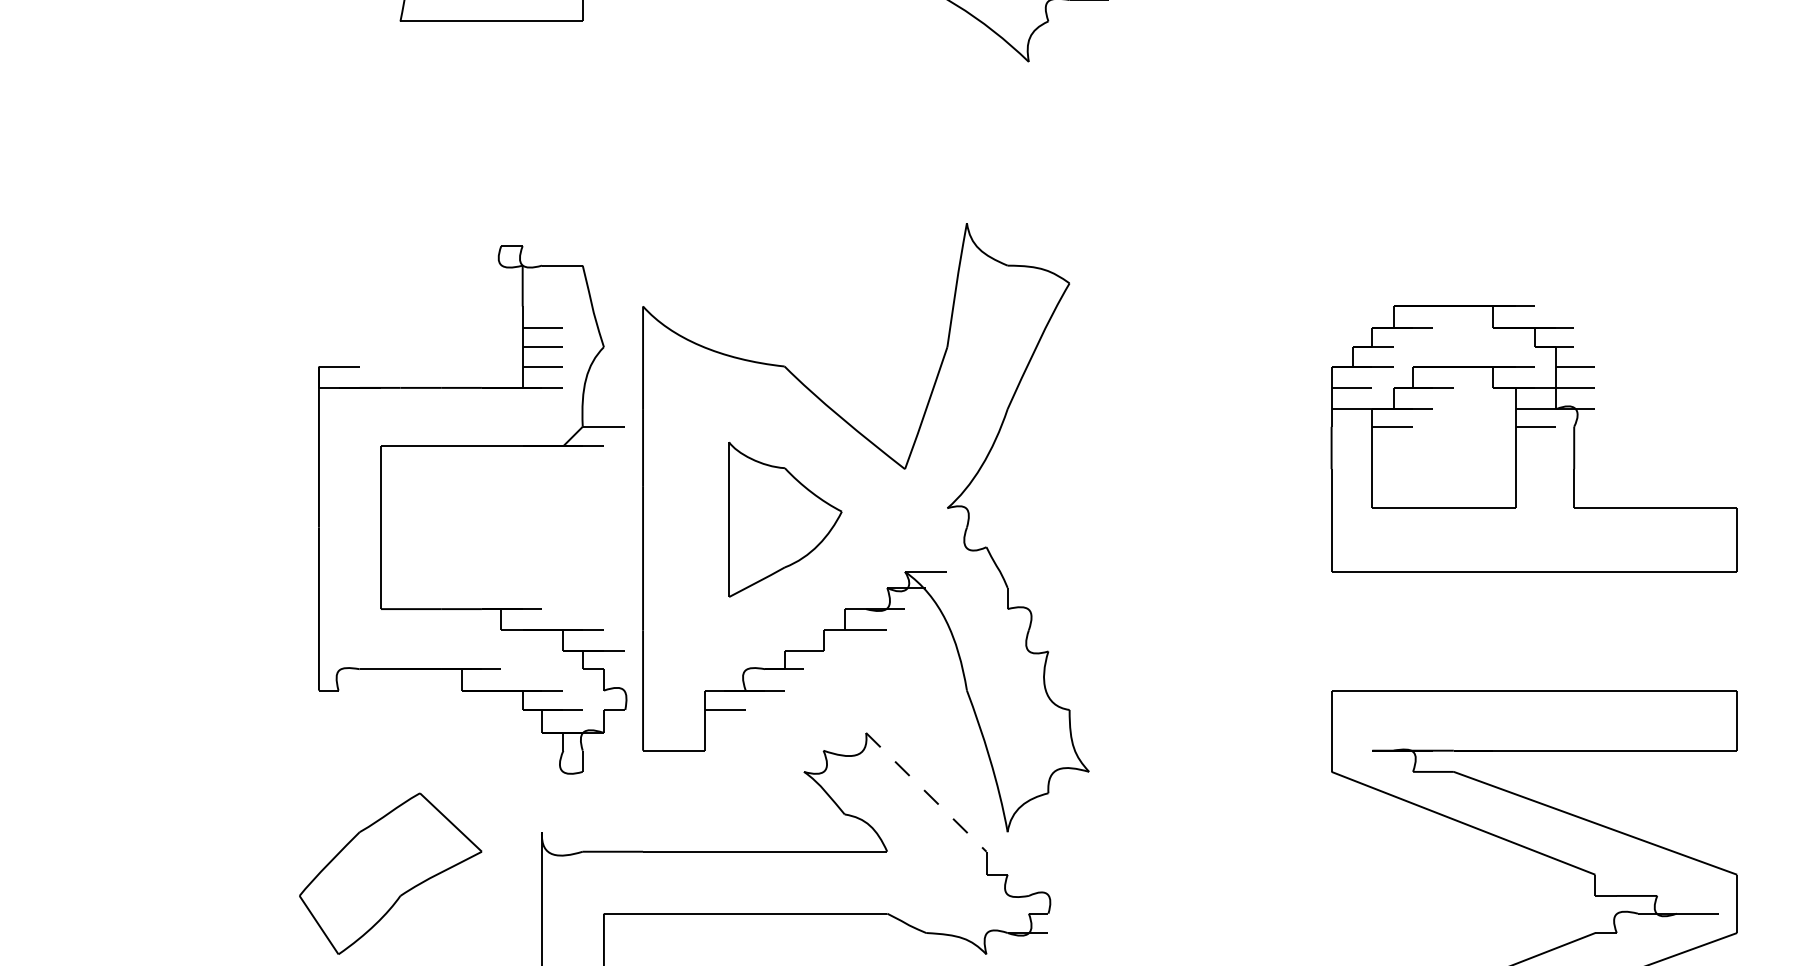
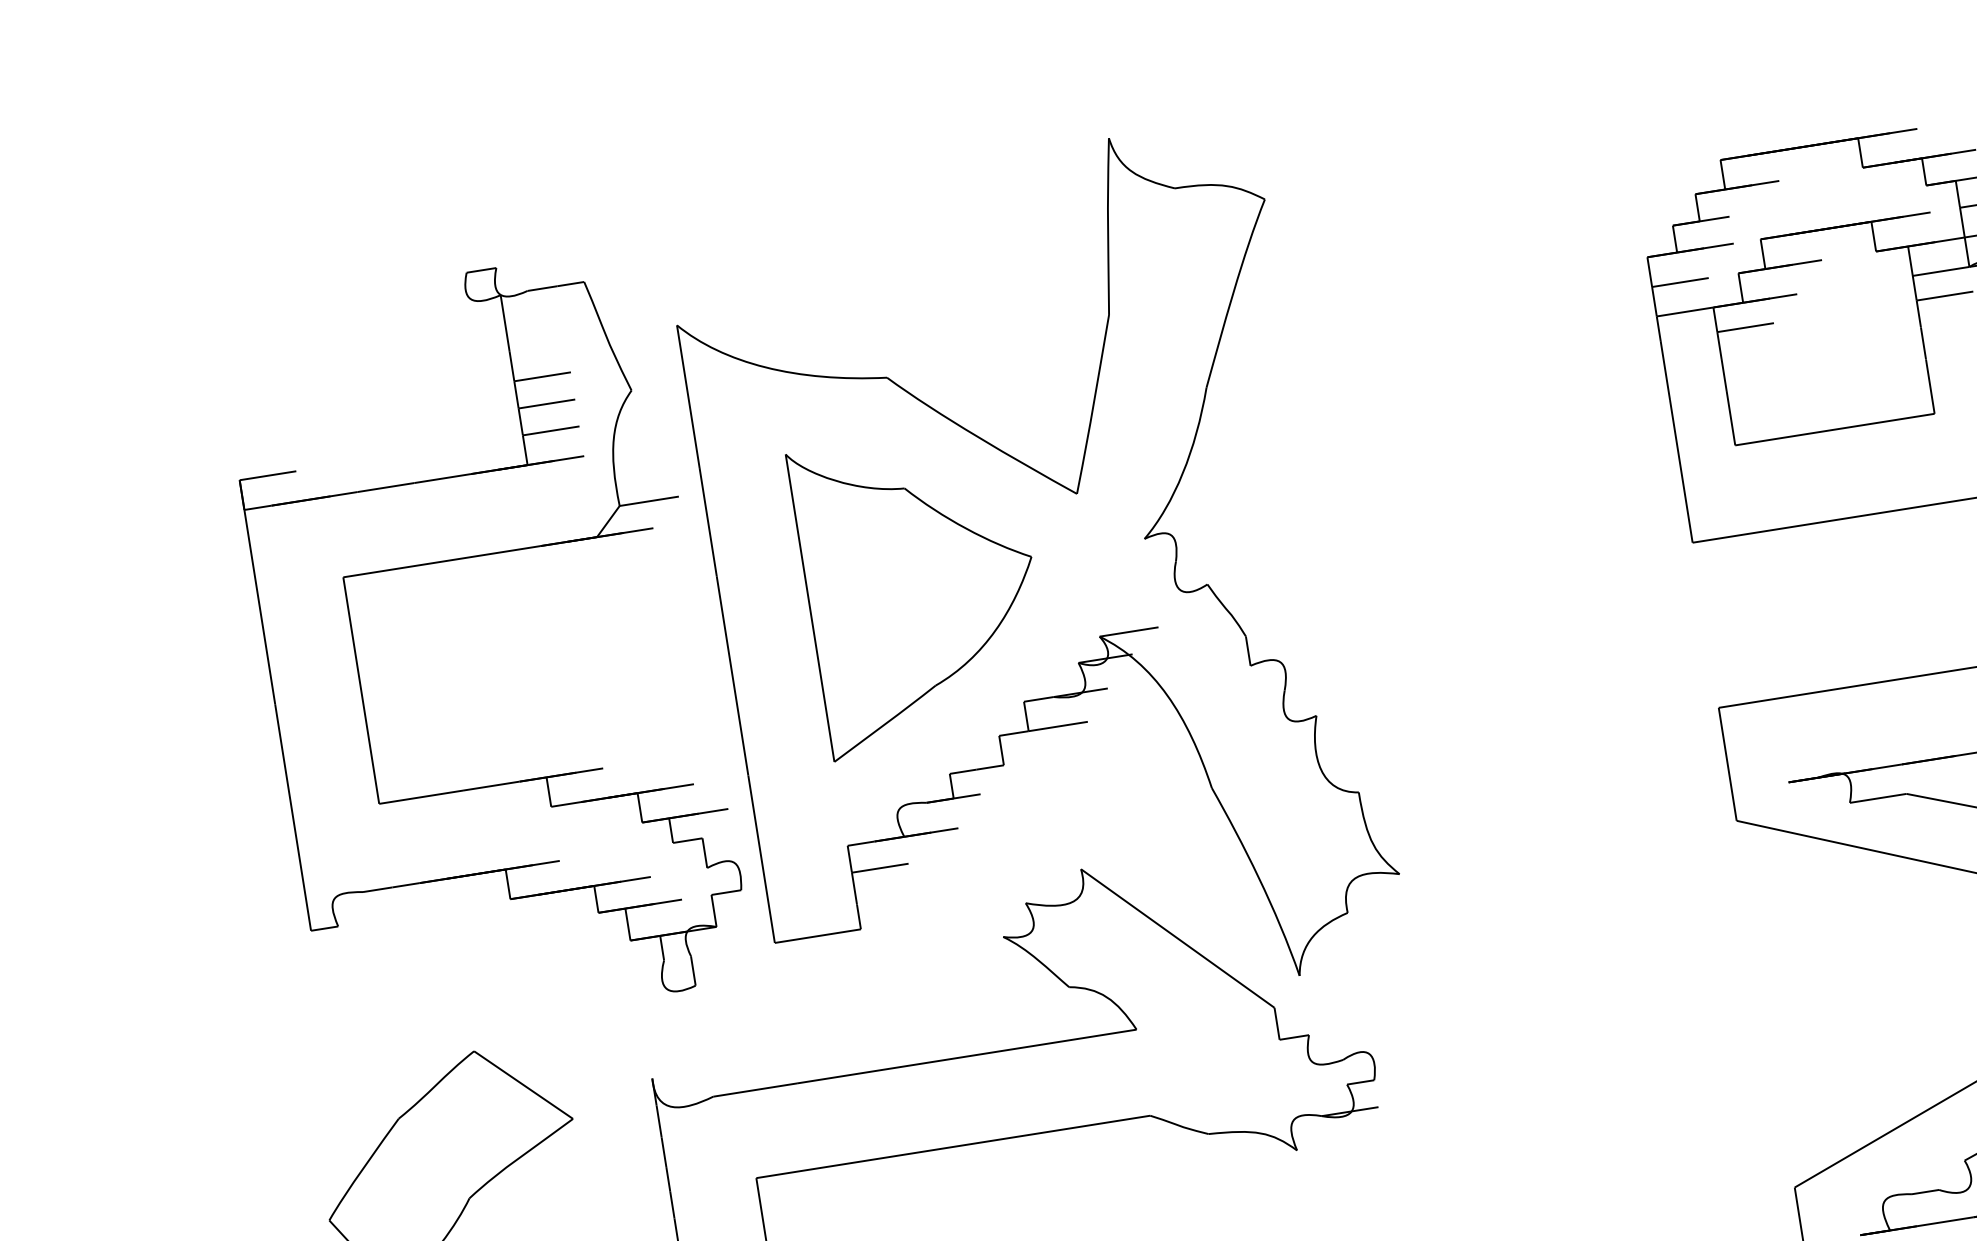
part: (785, 519) -> (921, 590), size x1.43
line: (926, 792) -> (1178, 938), dashed -> solid

